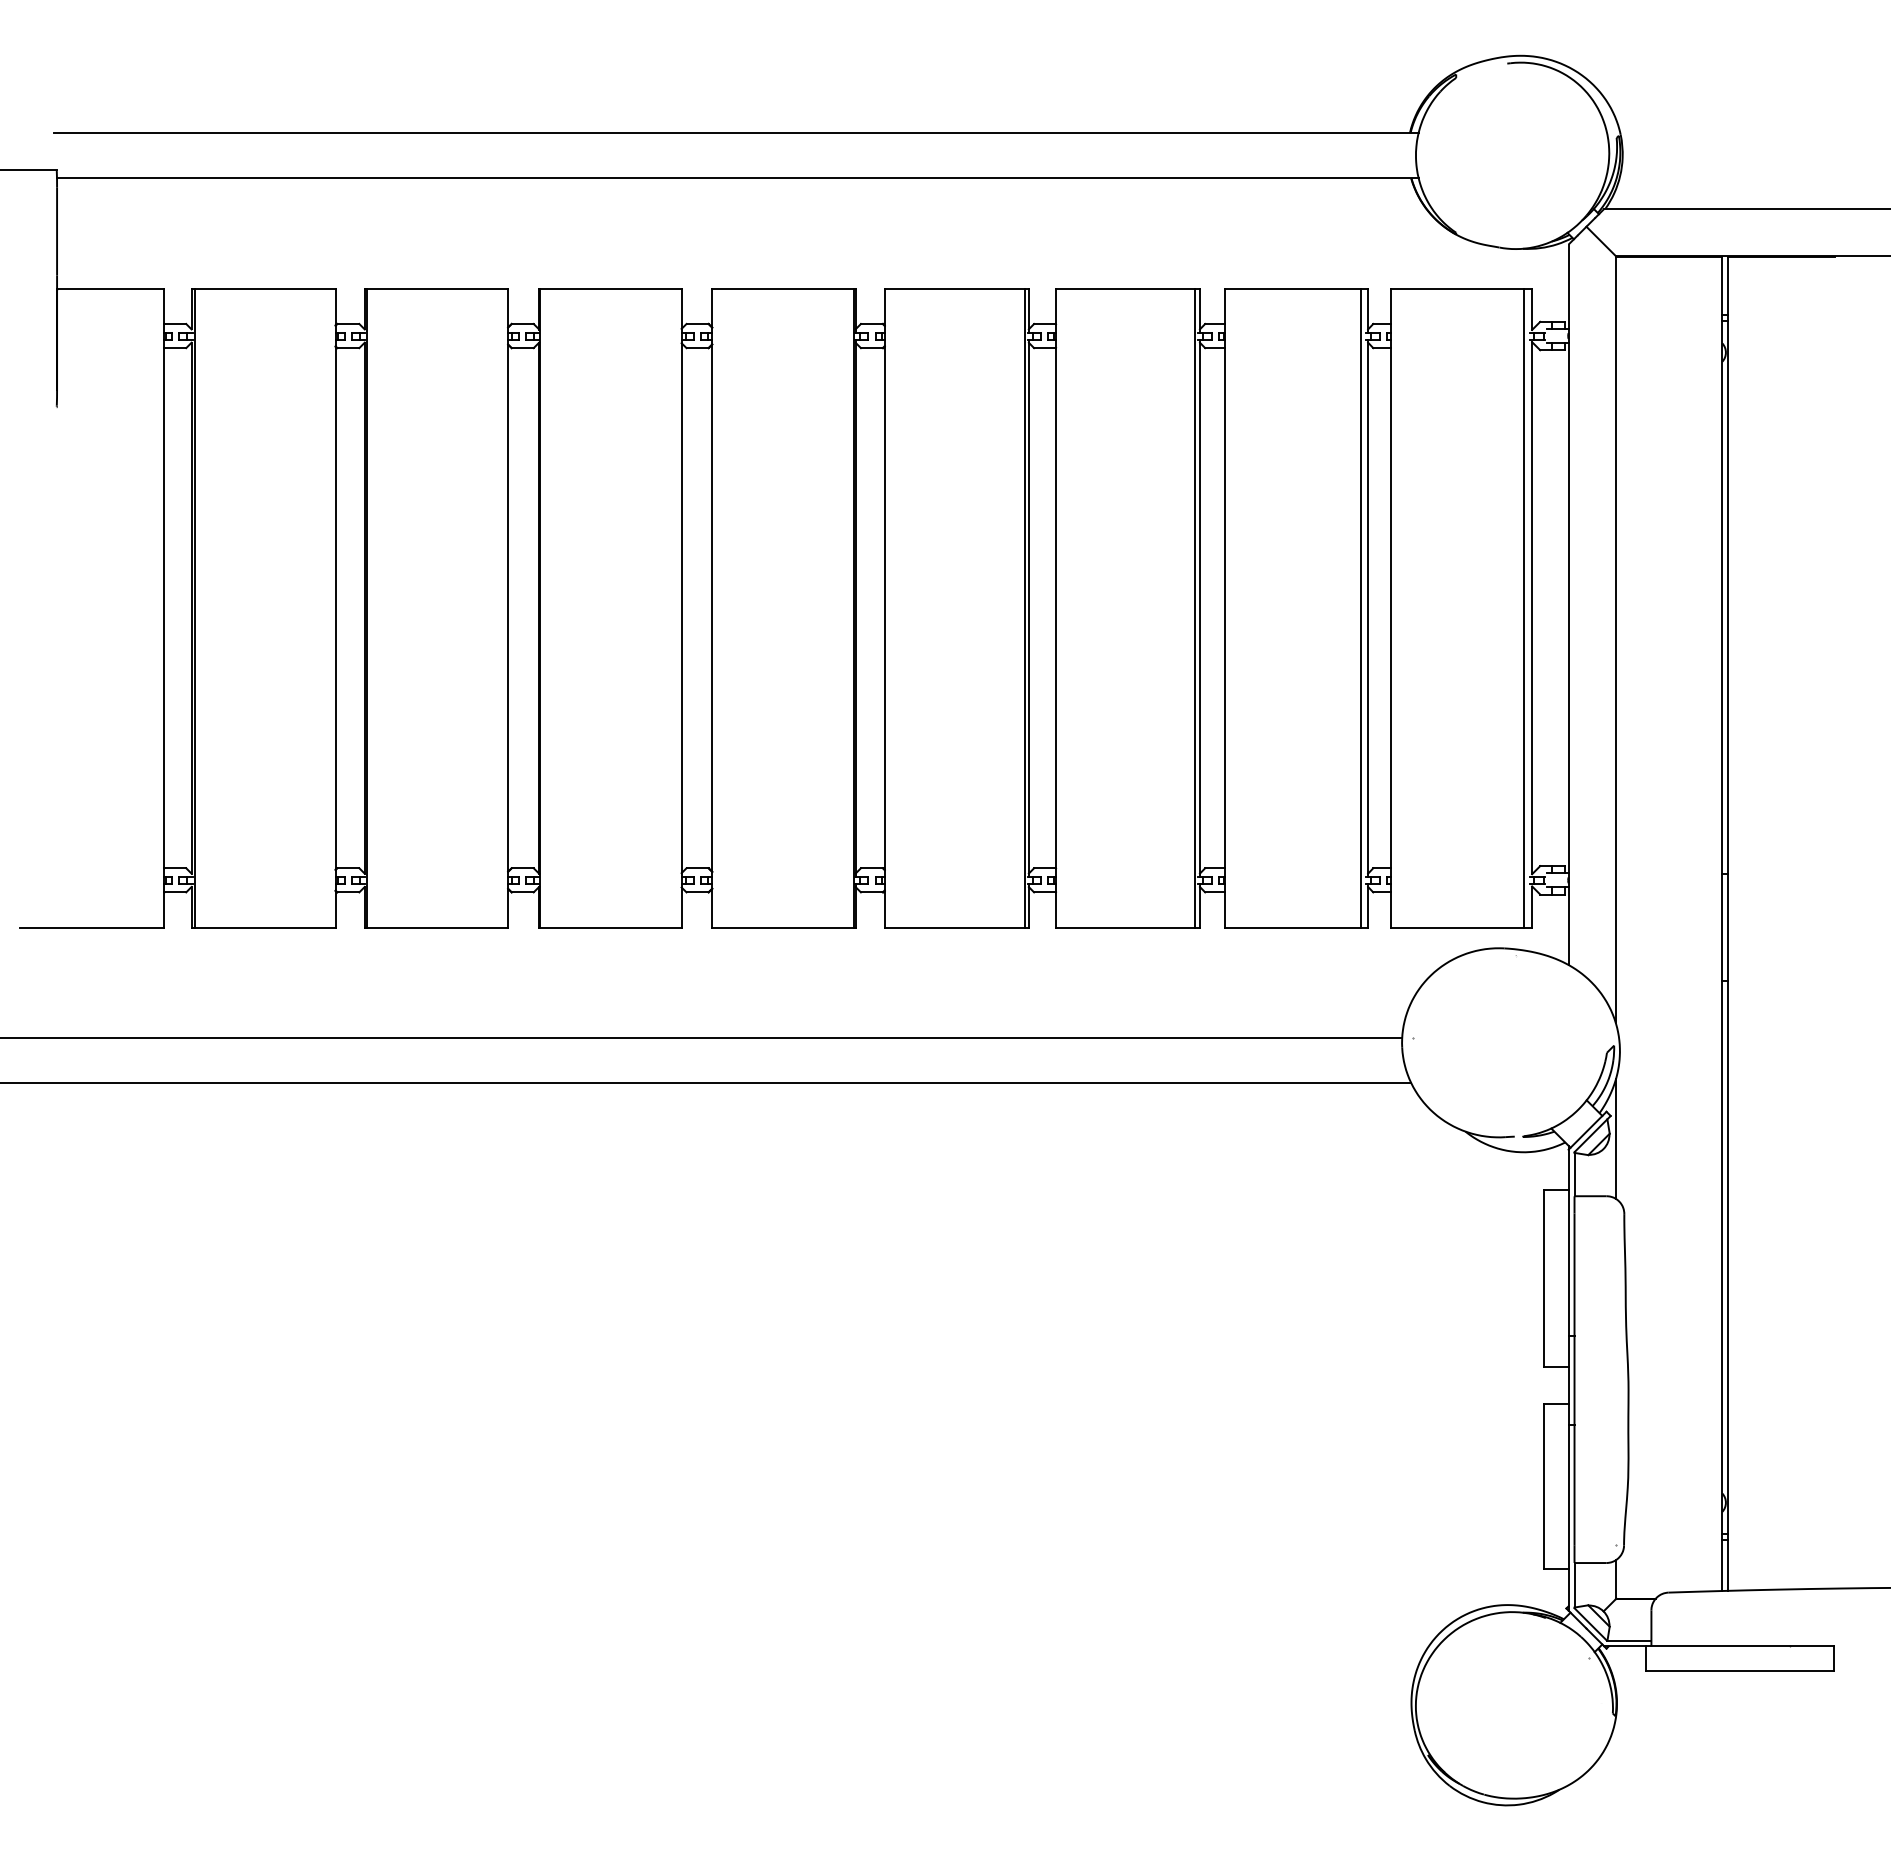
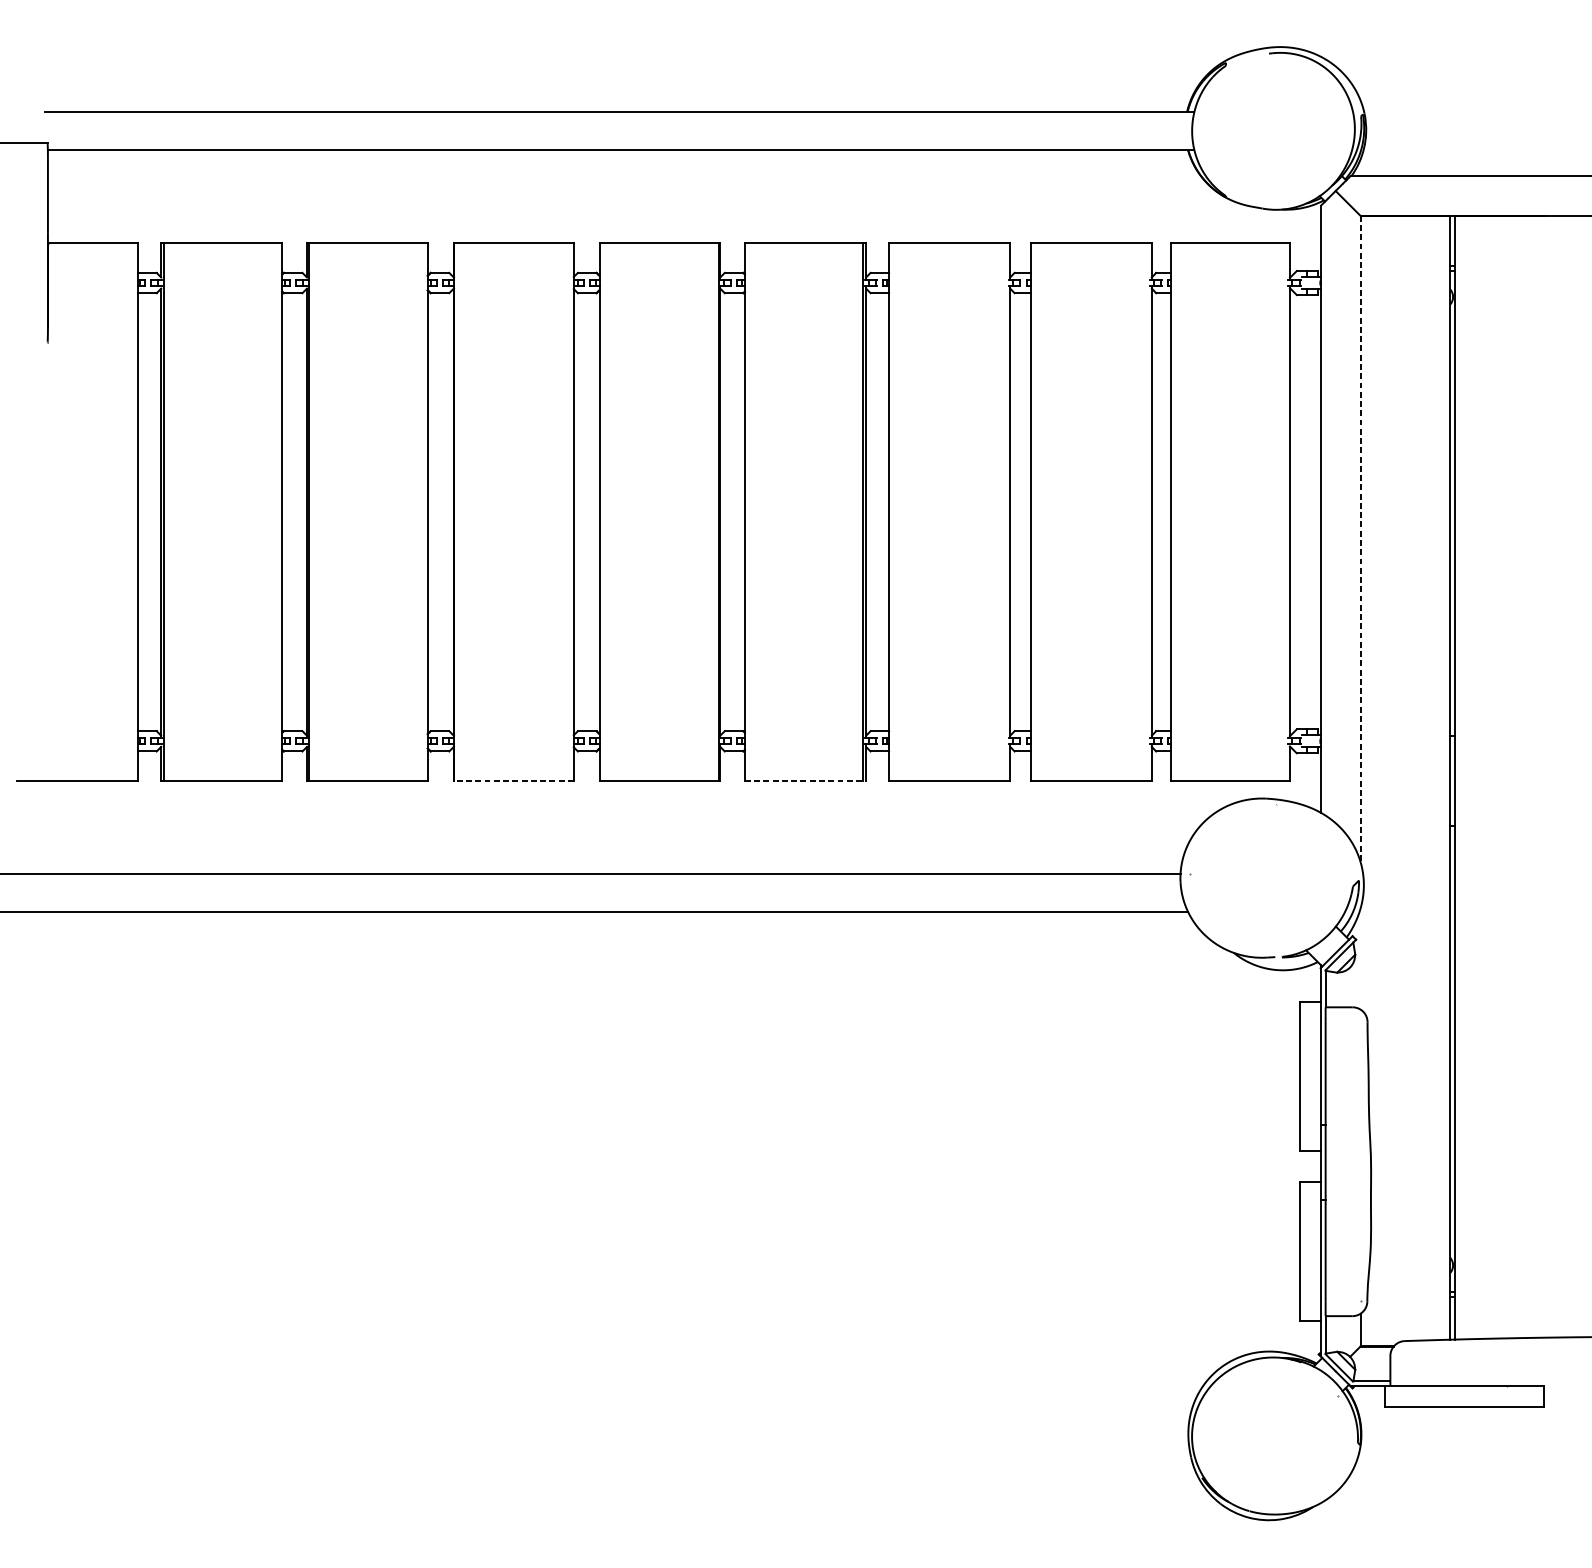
line: (1194, 607) -> (1005, 511), removed
line: (1361, 607) -> (1146, 511), removed
line: (1523, 607) -> (1282, 511), removed
line: (1615, 639) -> (1360, 538), solid -> dashed
line: (609, 927) -> (513, 781), solid -> dashed
line: (957, 927) -> (806, 781), solid -> dashed
line: (1615, 1138) -> (1360, 958), removed

